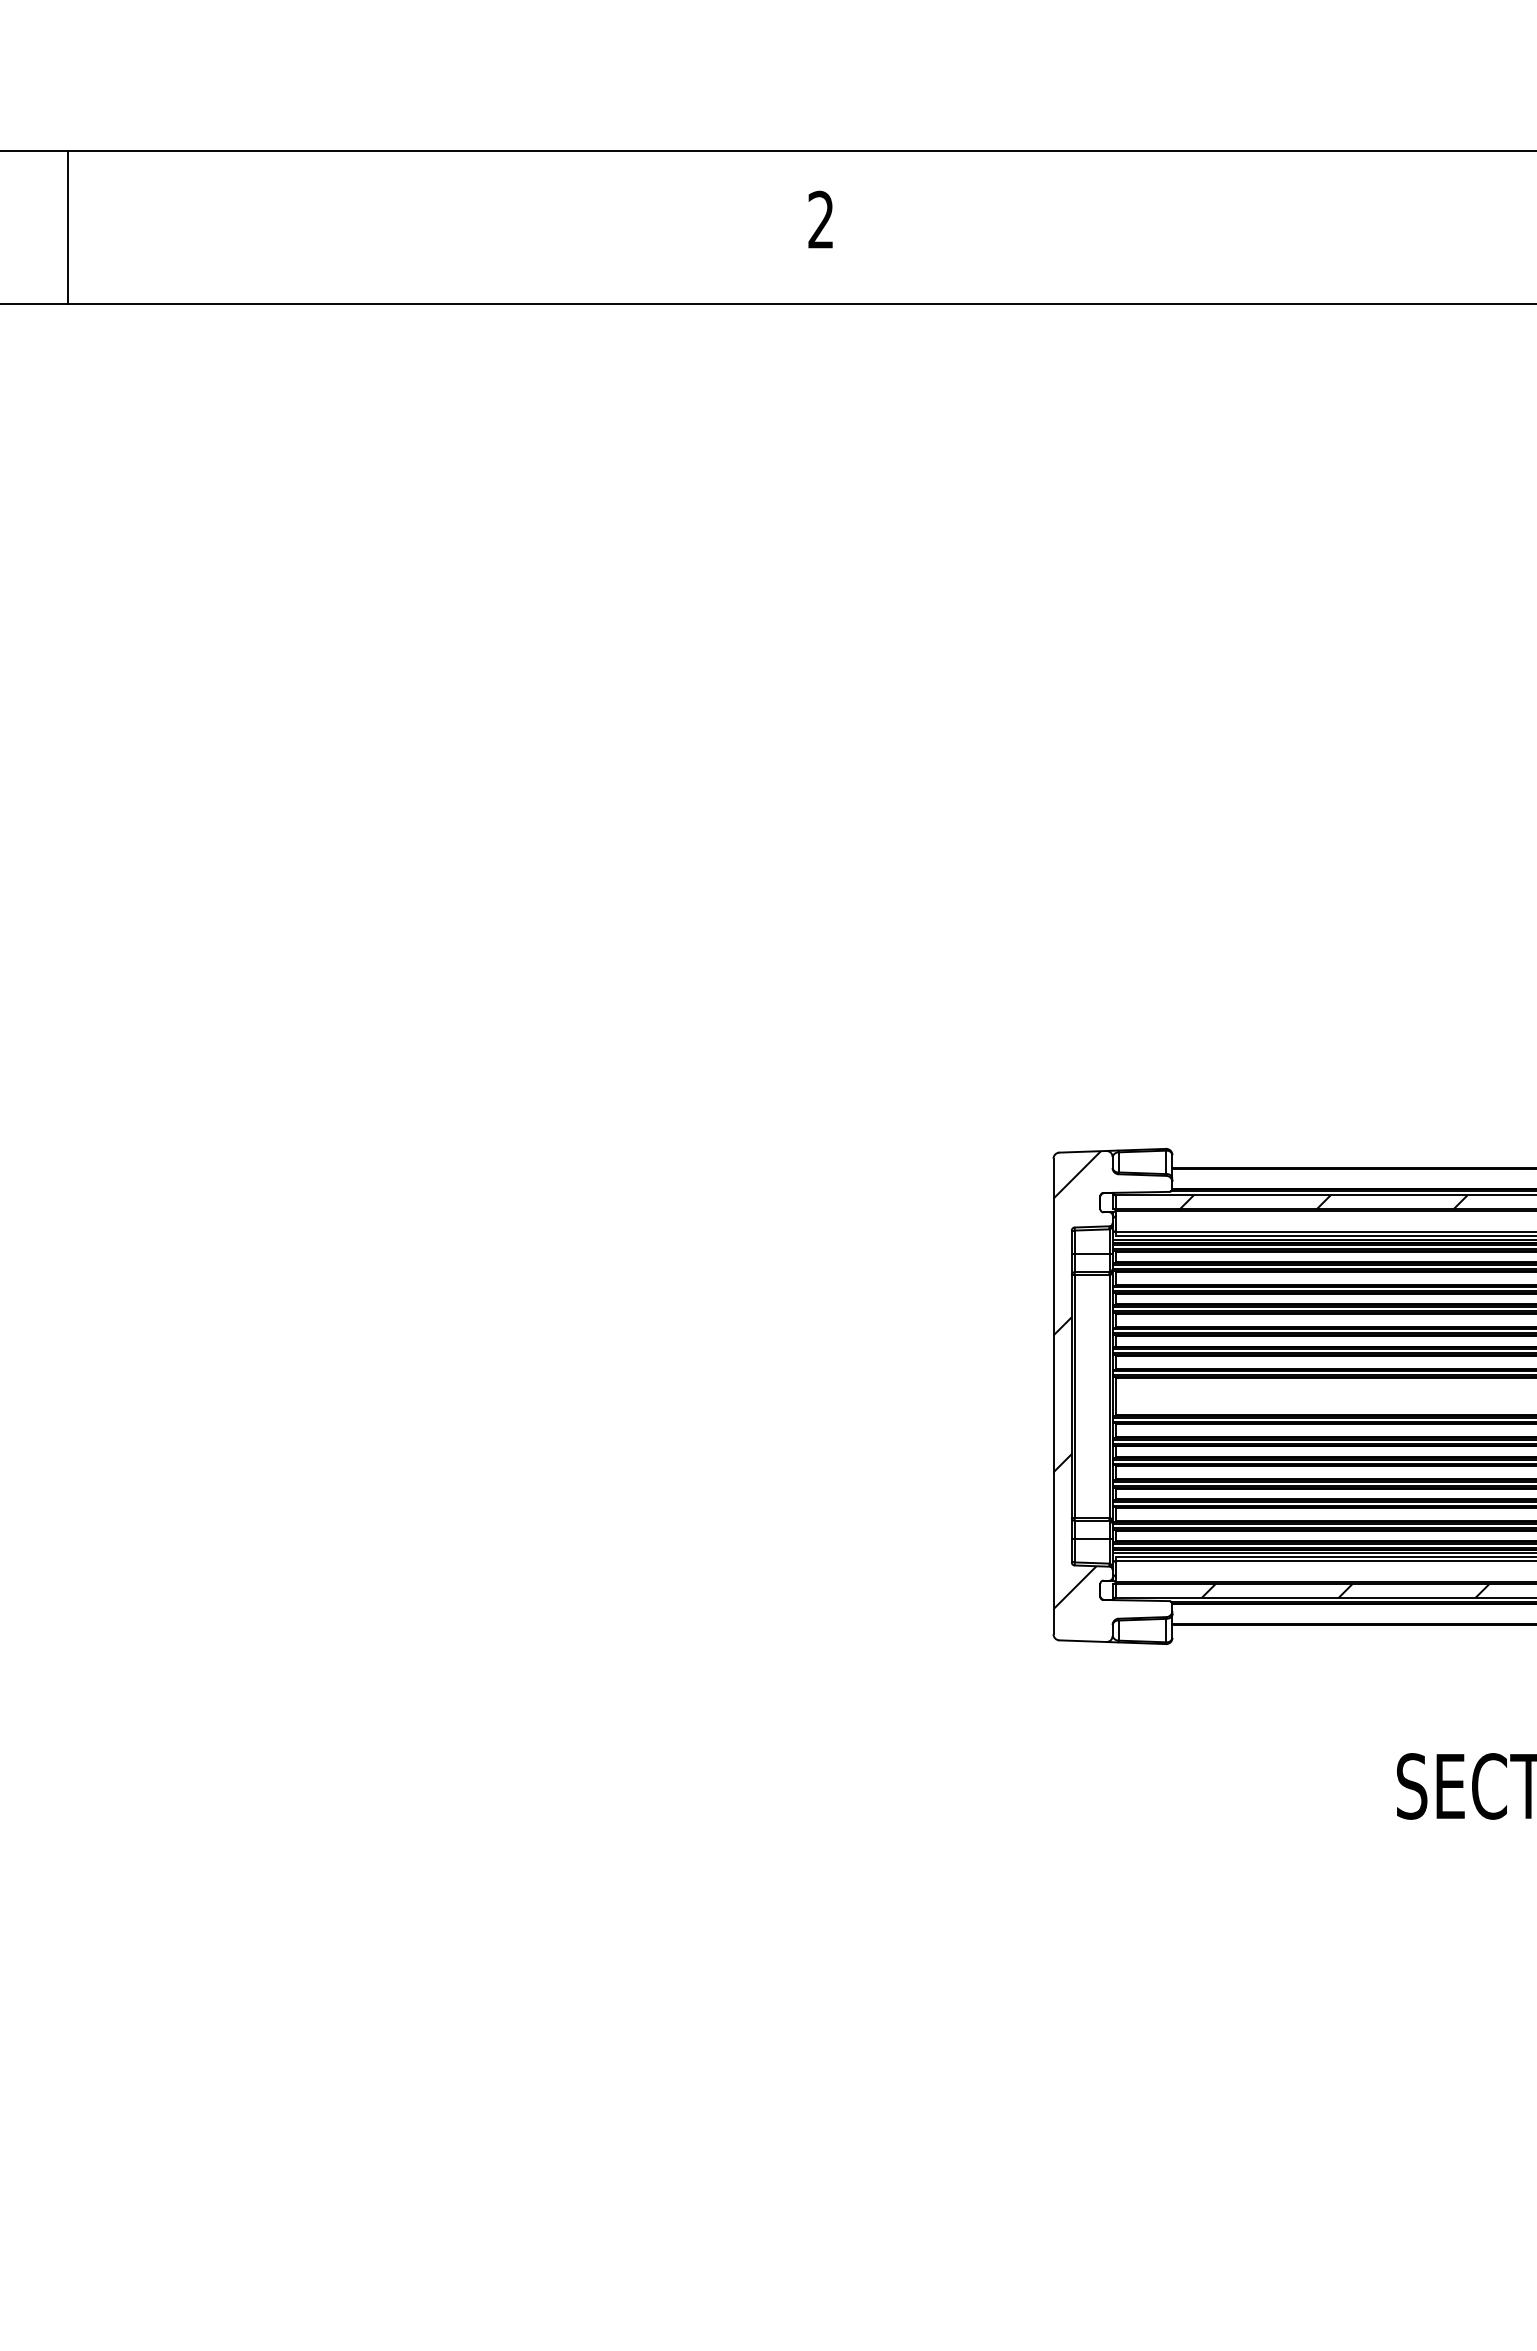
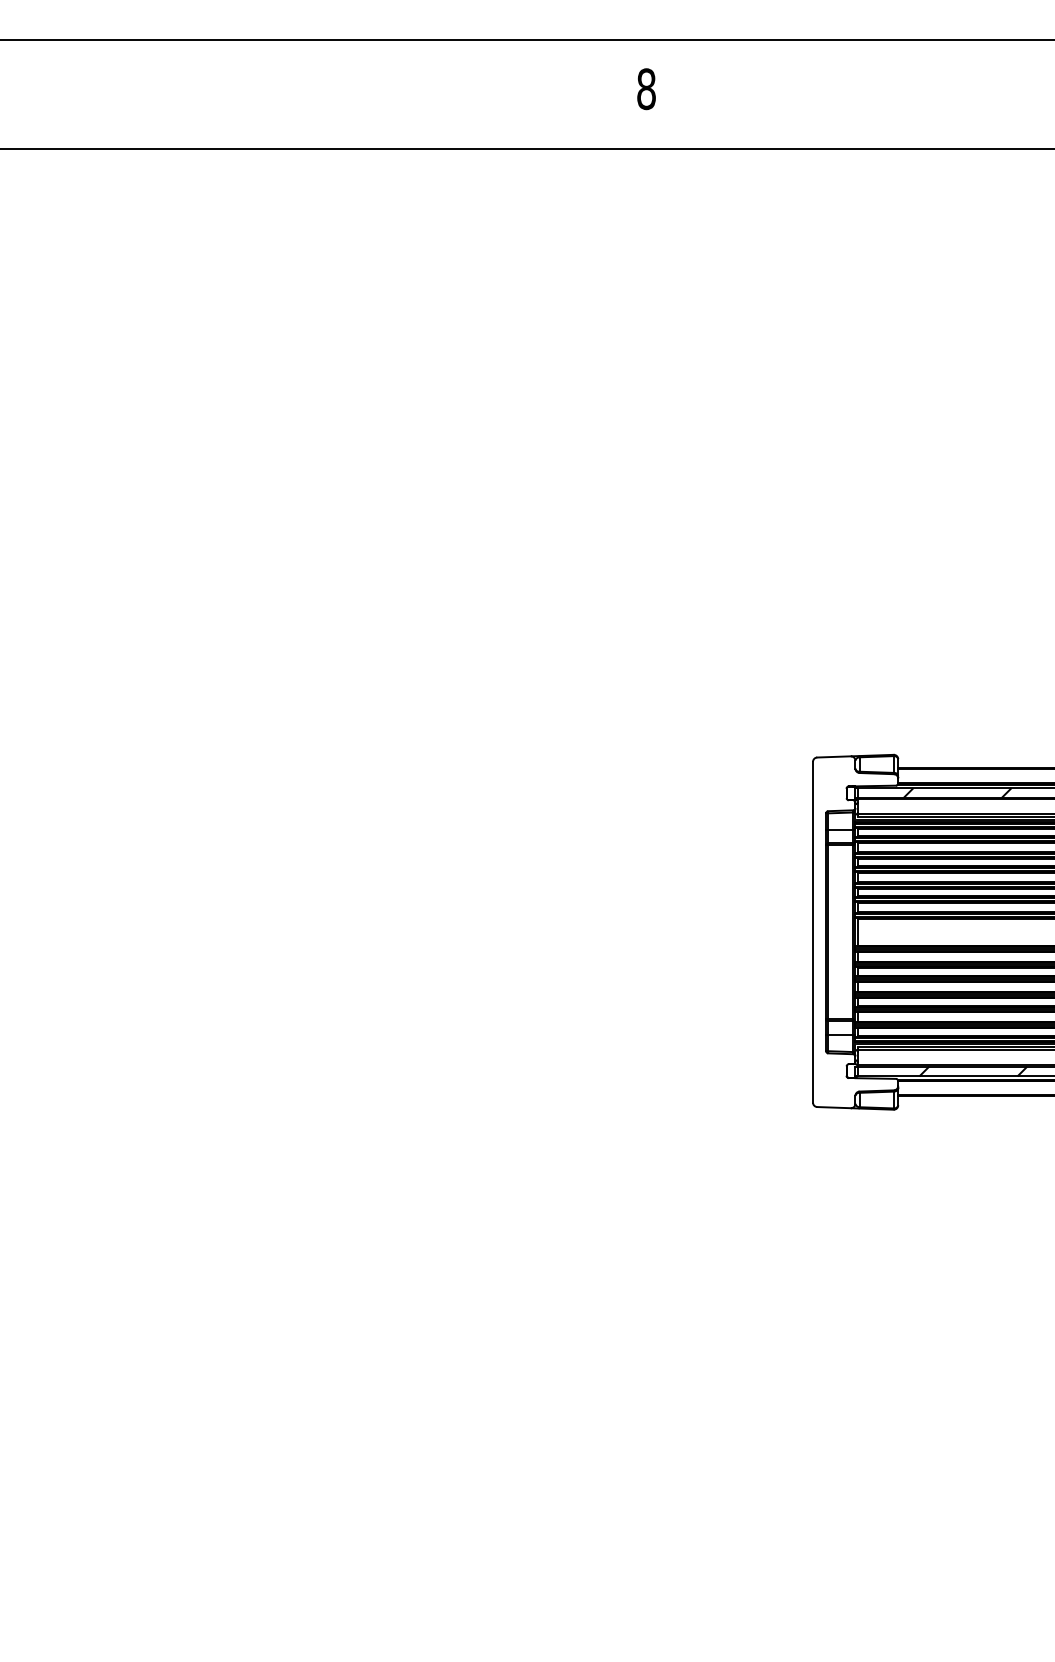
text: (821, 219) -> (646, 88), 2 -> 8
line: (68, 227) -> (107, 94), removed
hatch: (1076, 1380) -> (829, 920), removed

